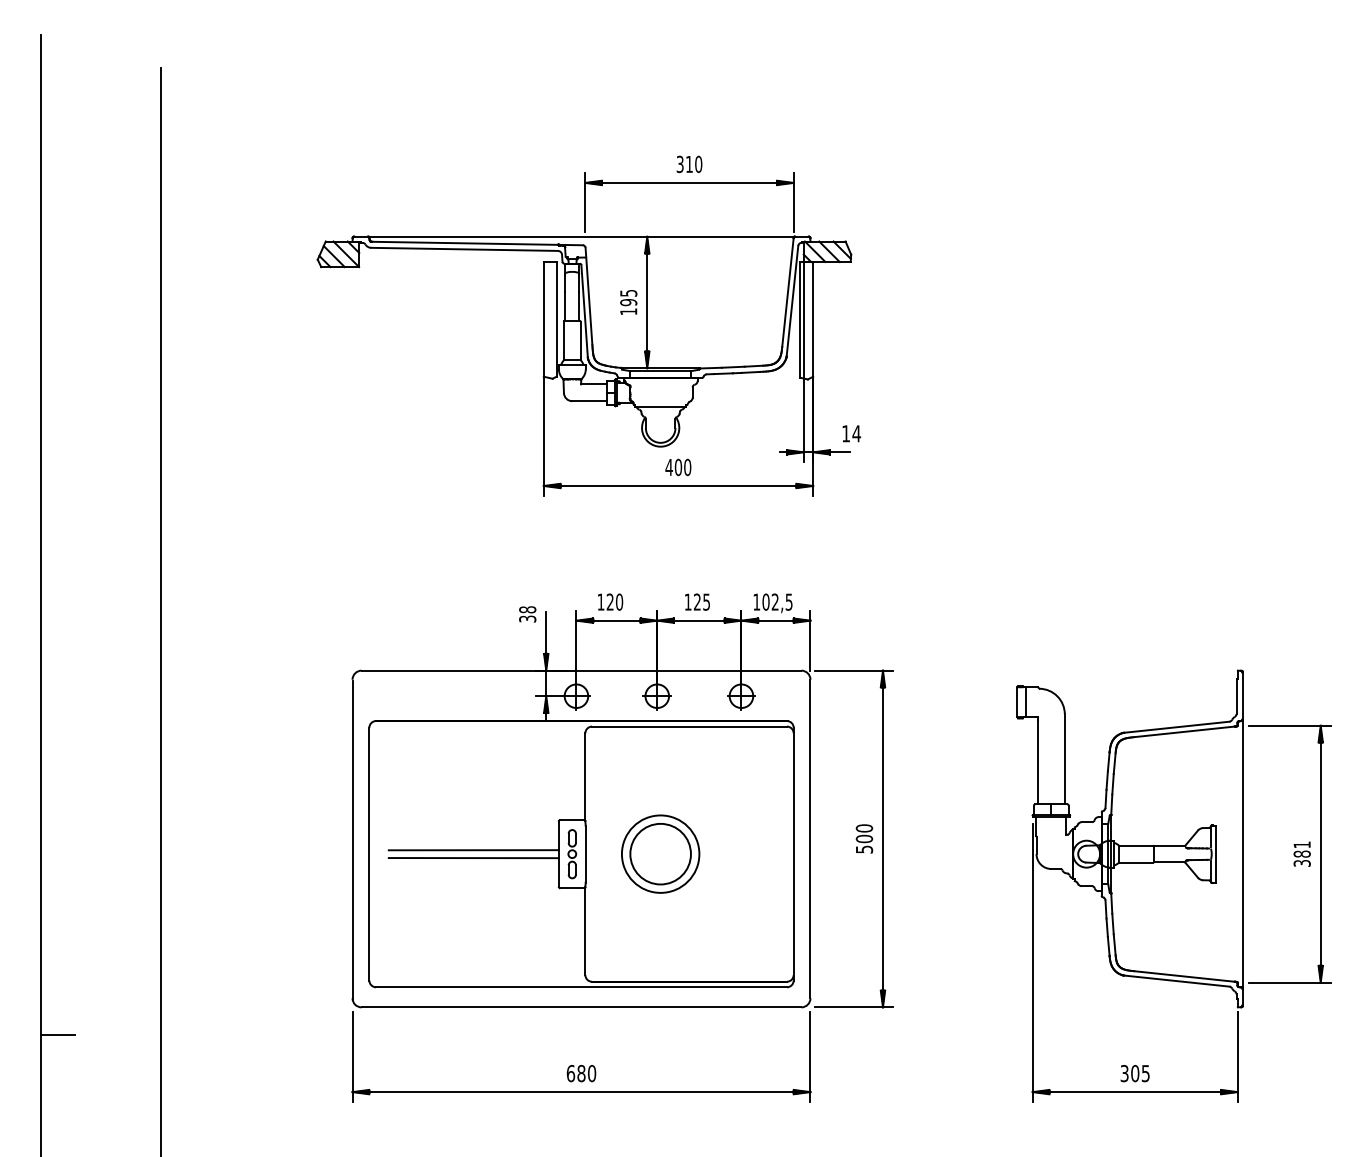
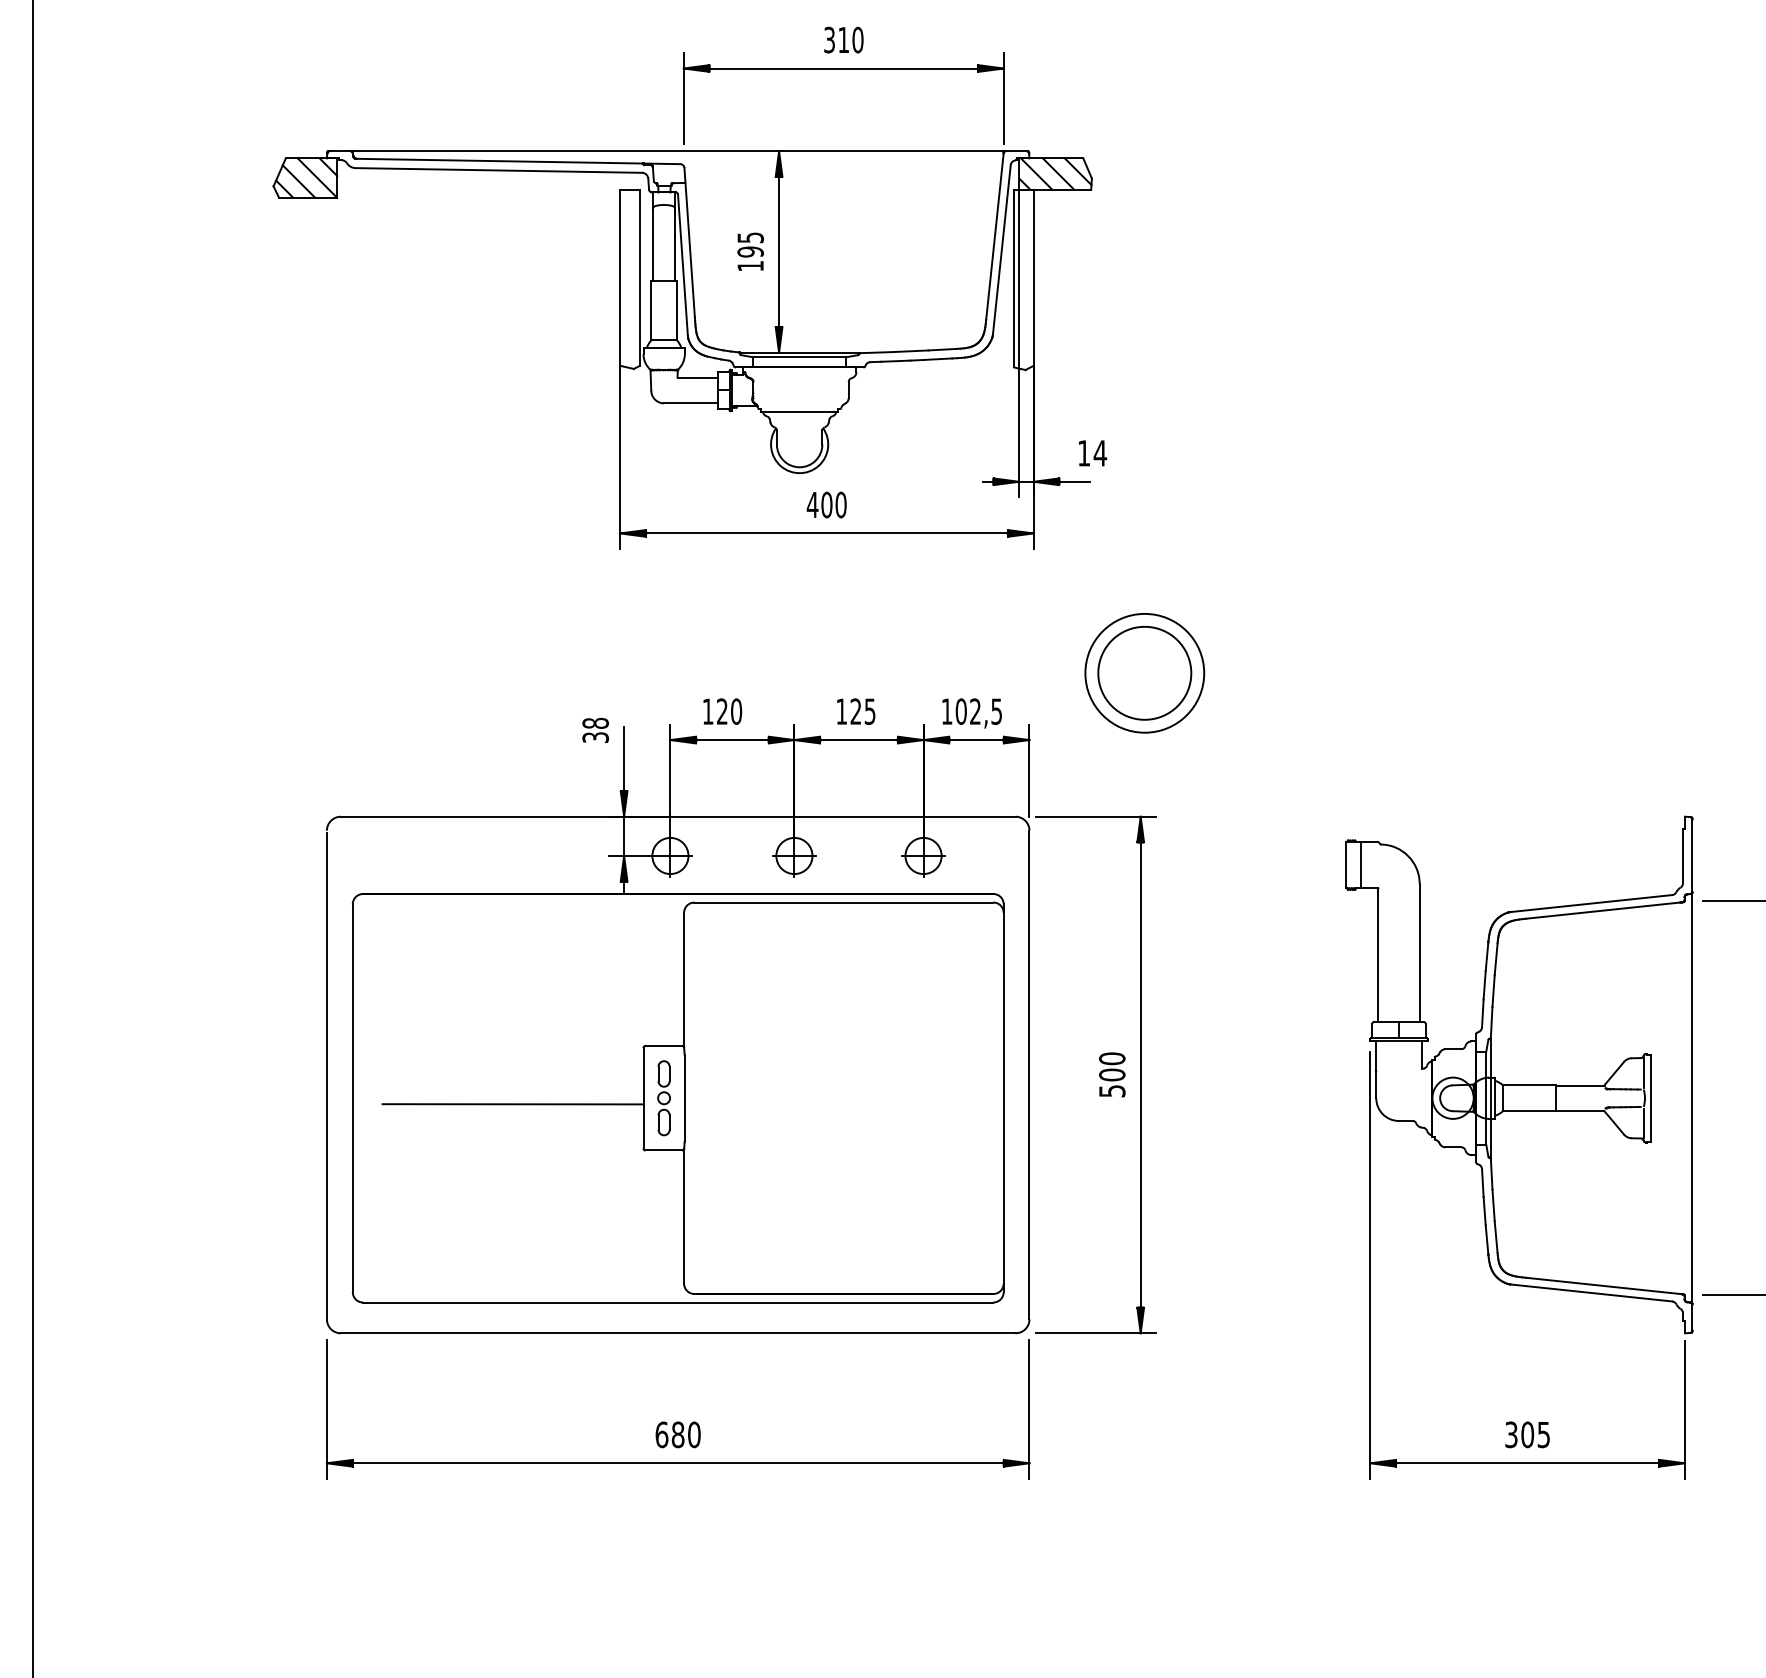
line: (473, 850) -> (512, 1092), removed
part: (660, 853) -> (1144, 672), moved

